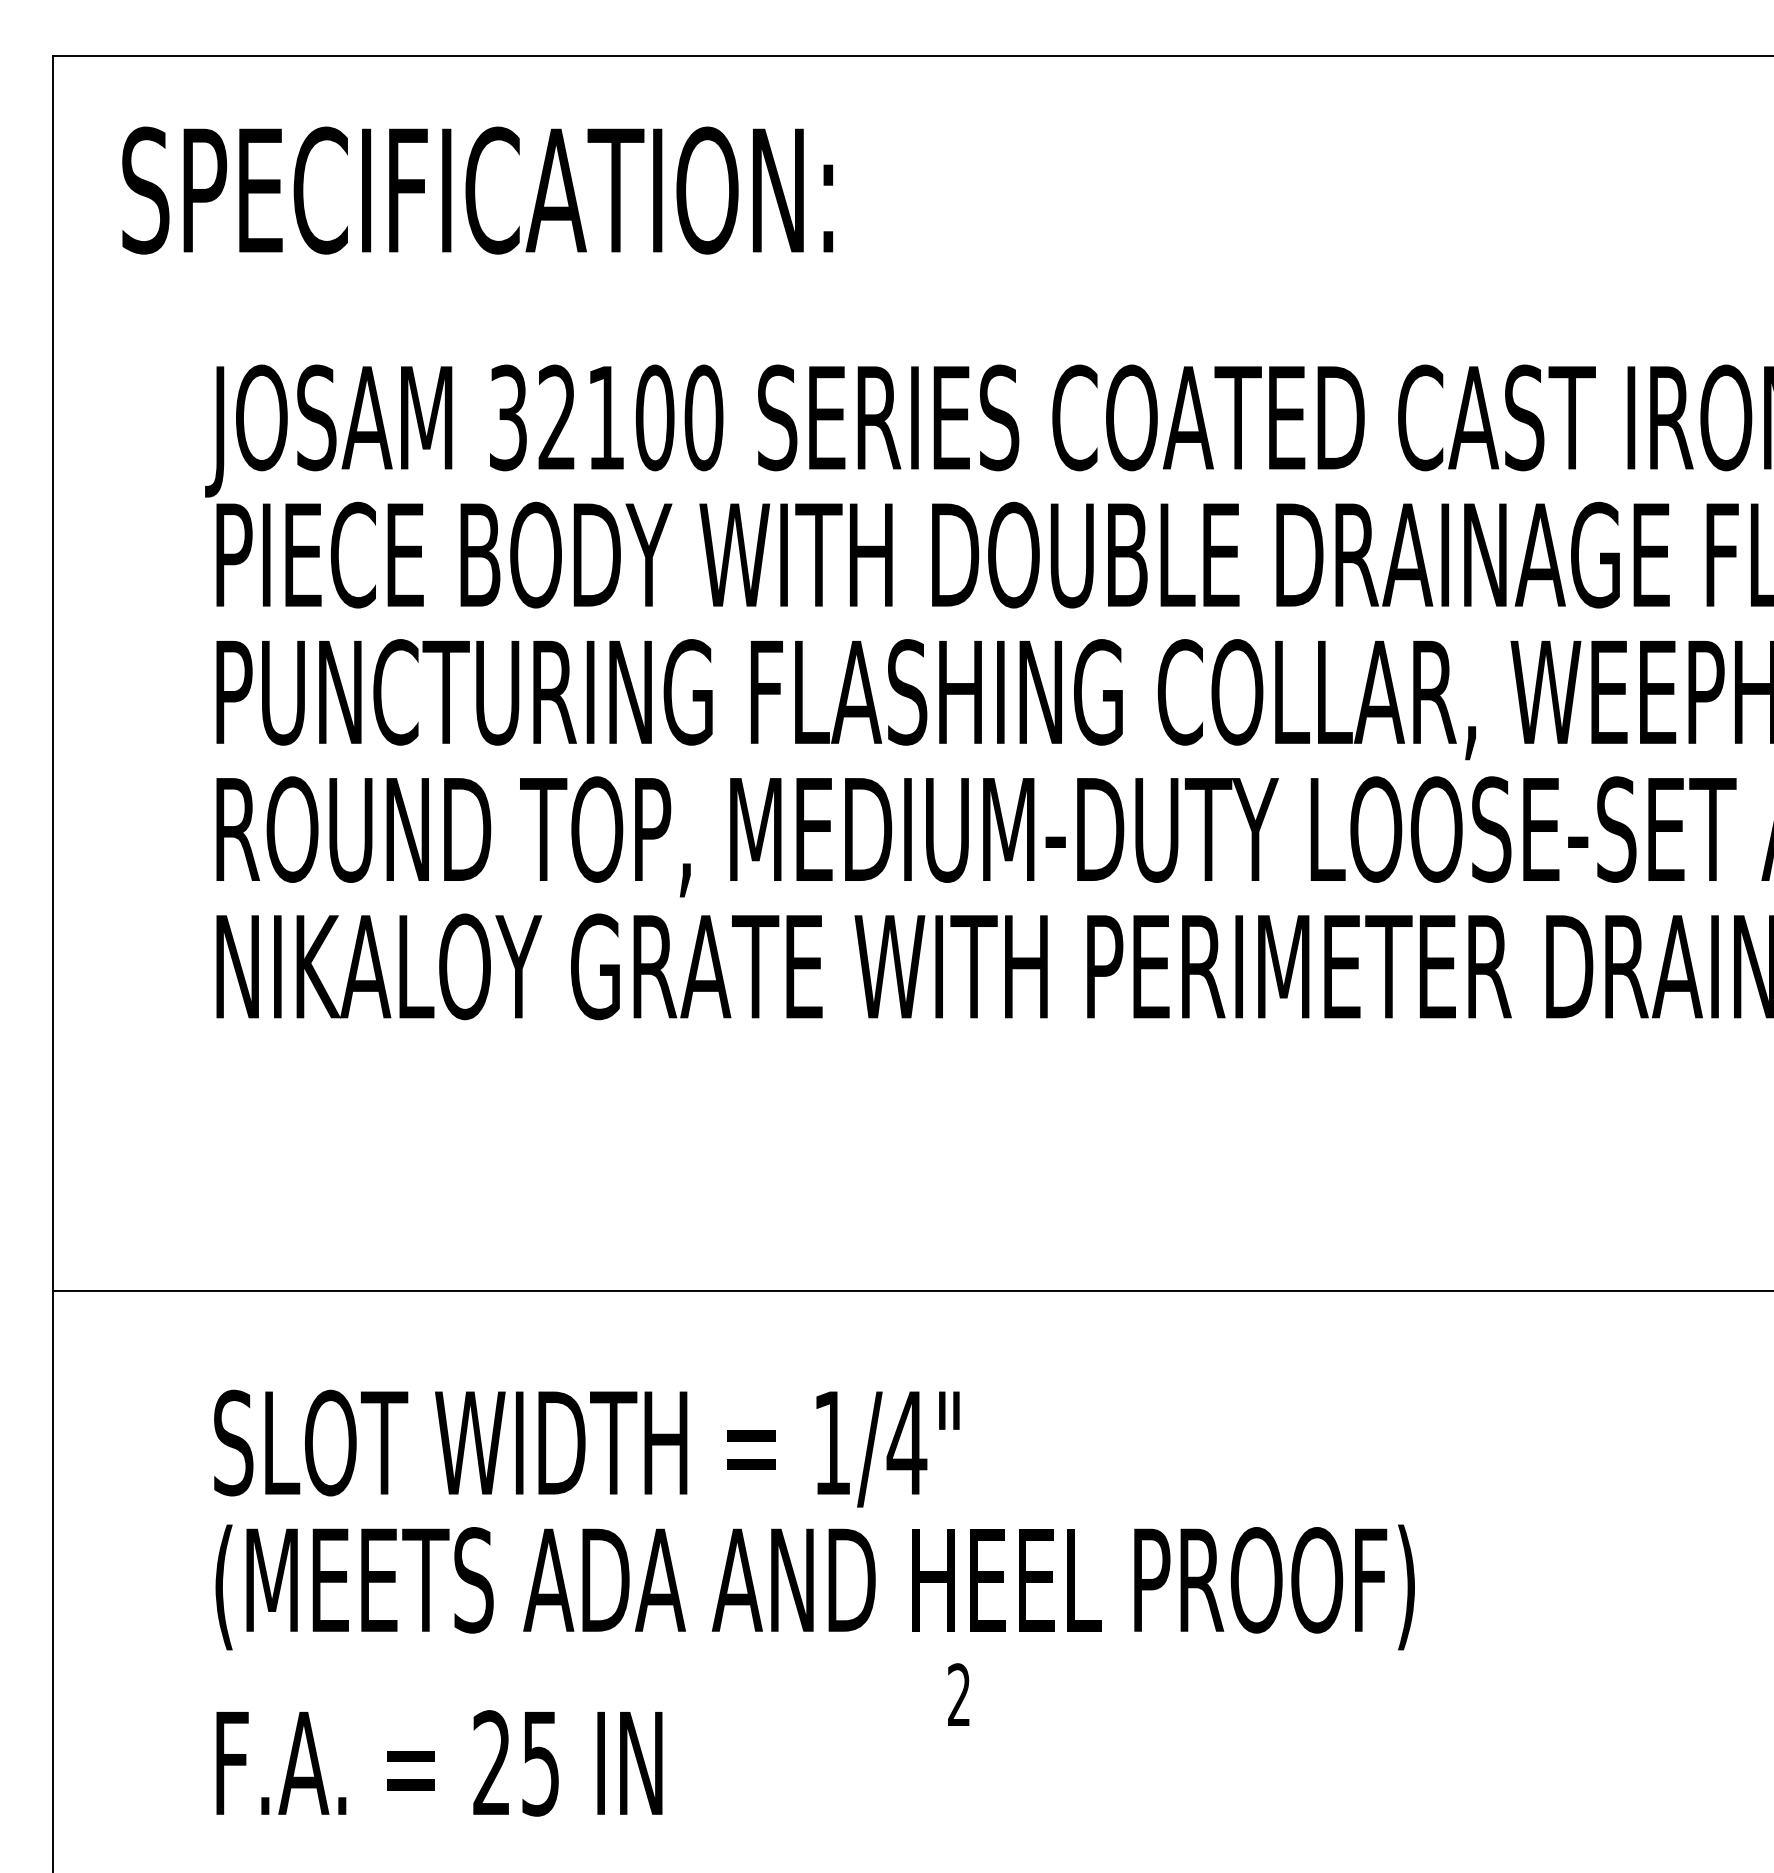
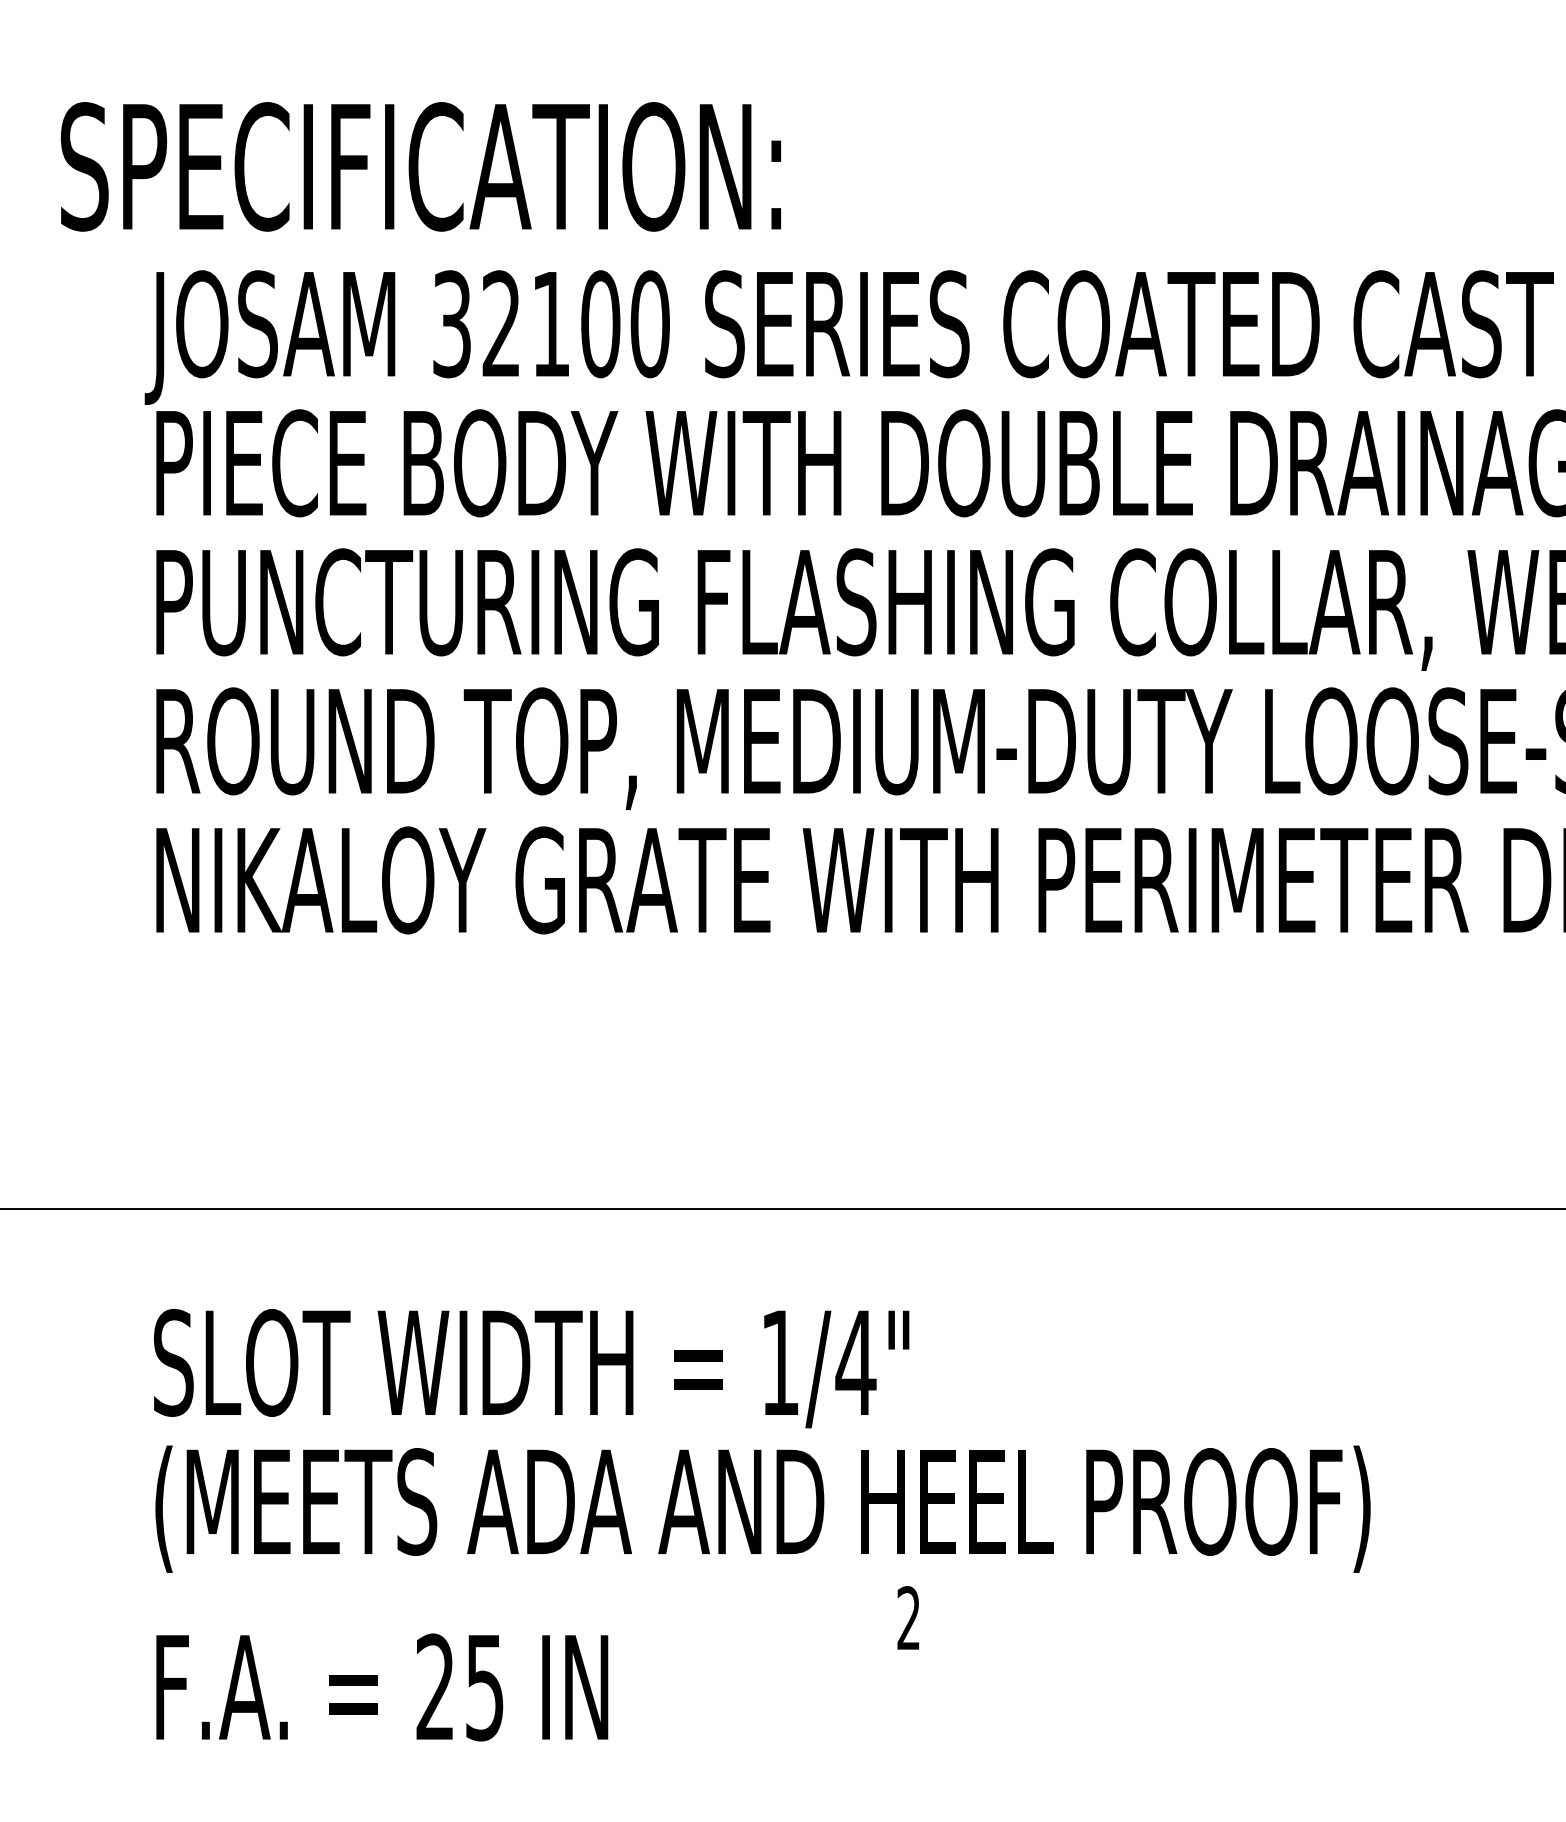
text: (477, 190) -> (420, 166), moved

